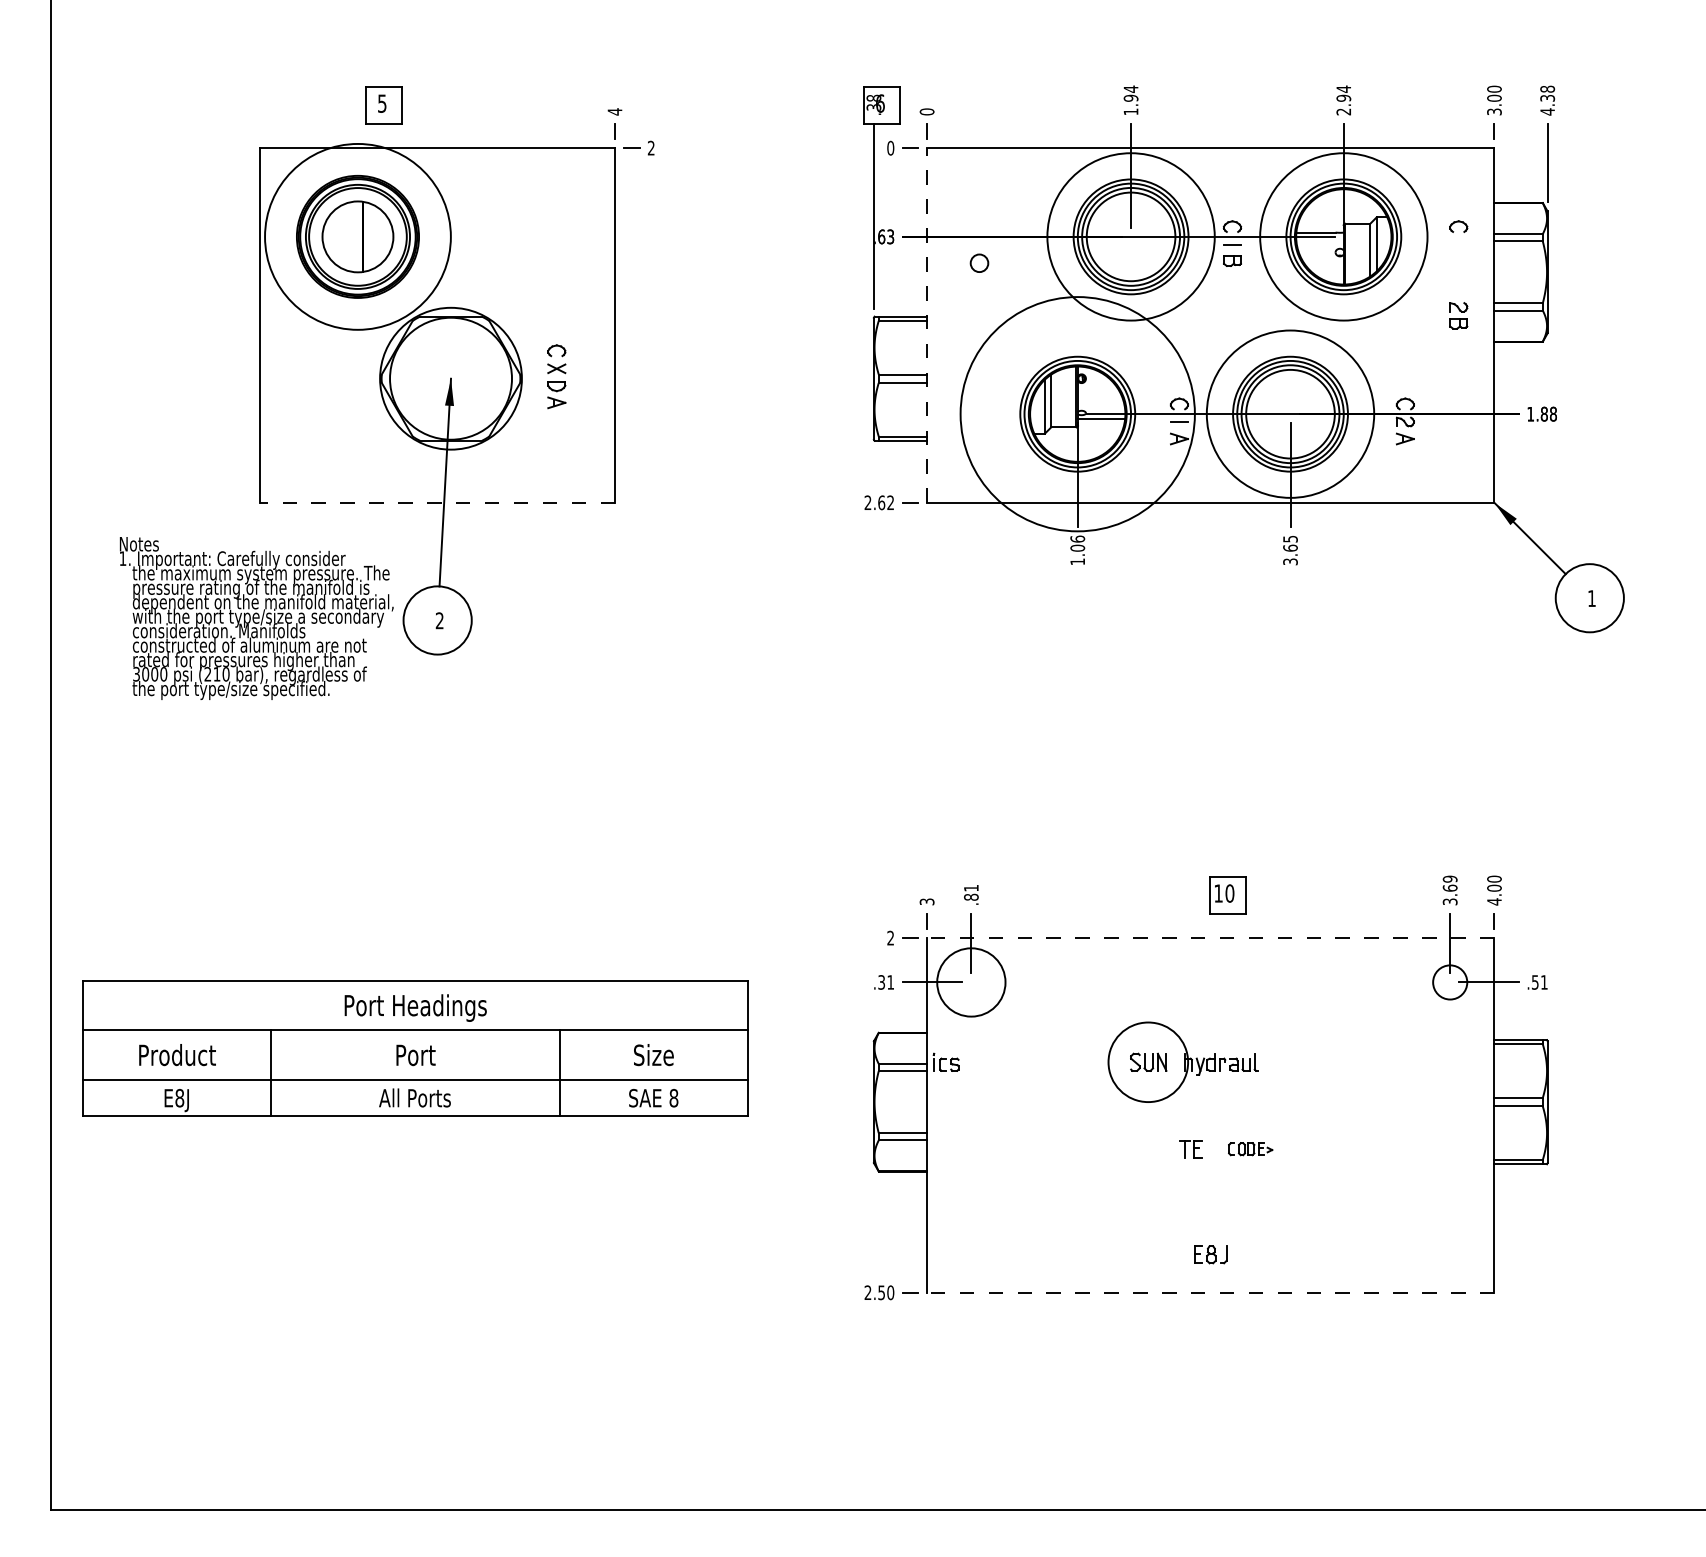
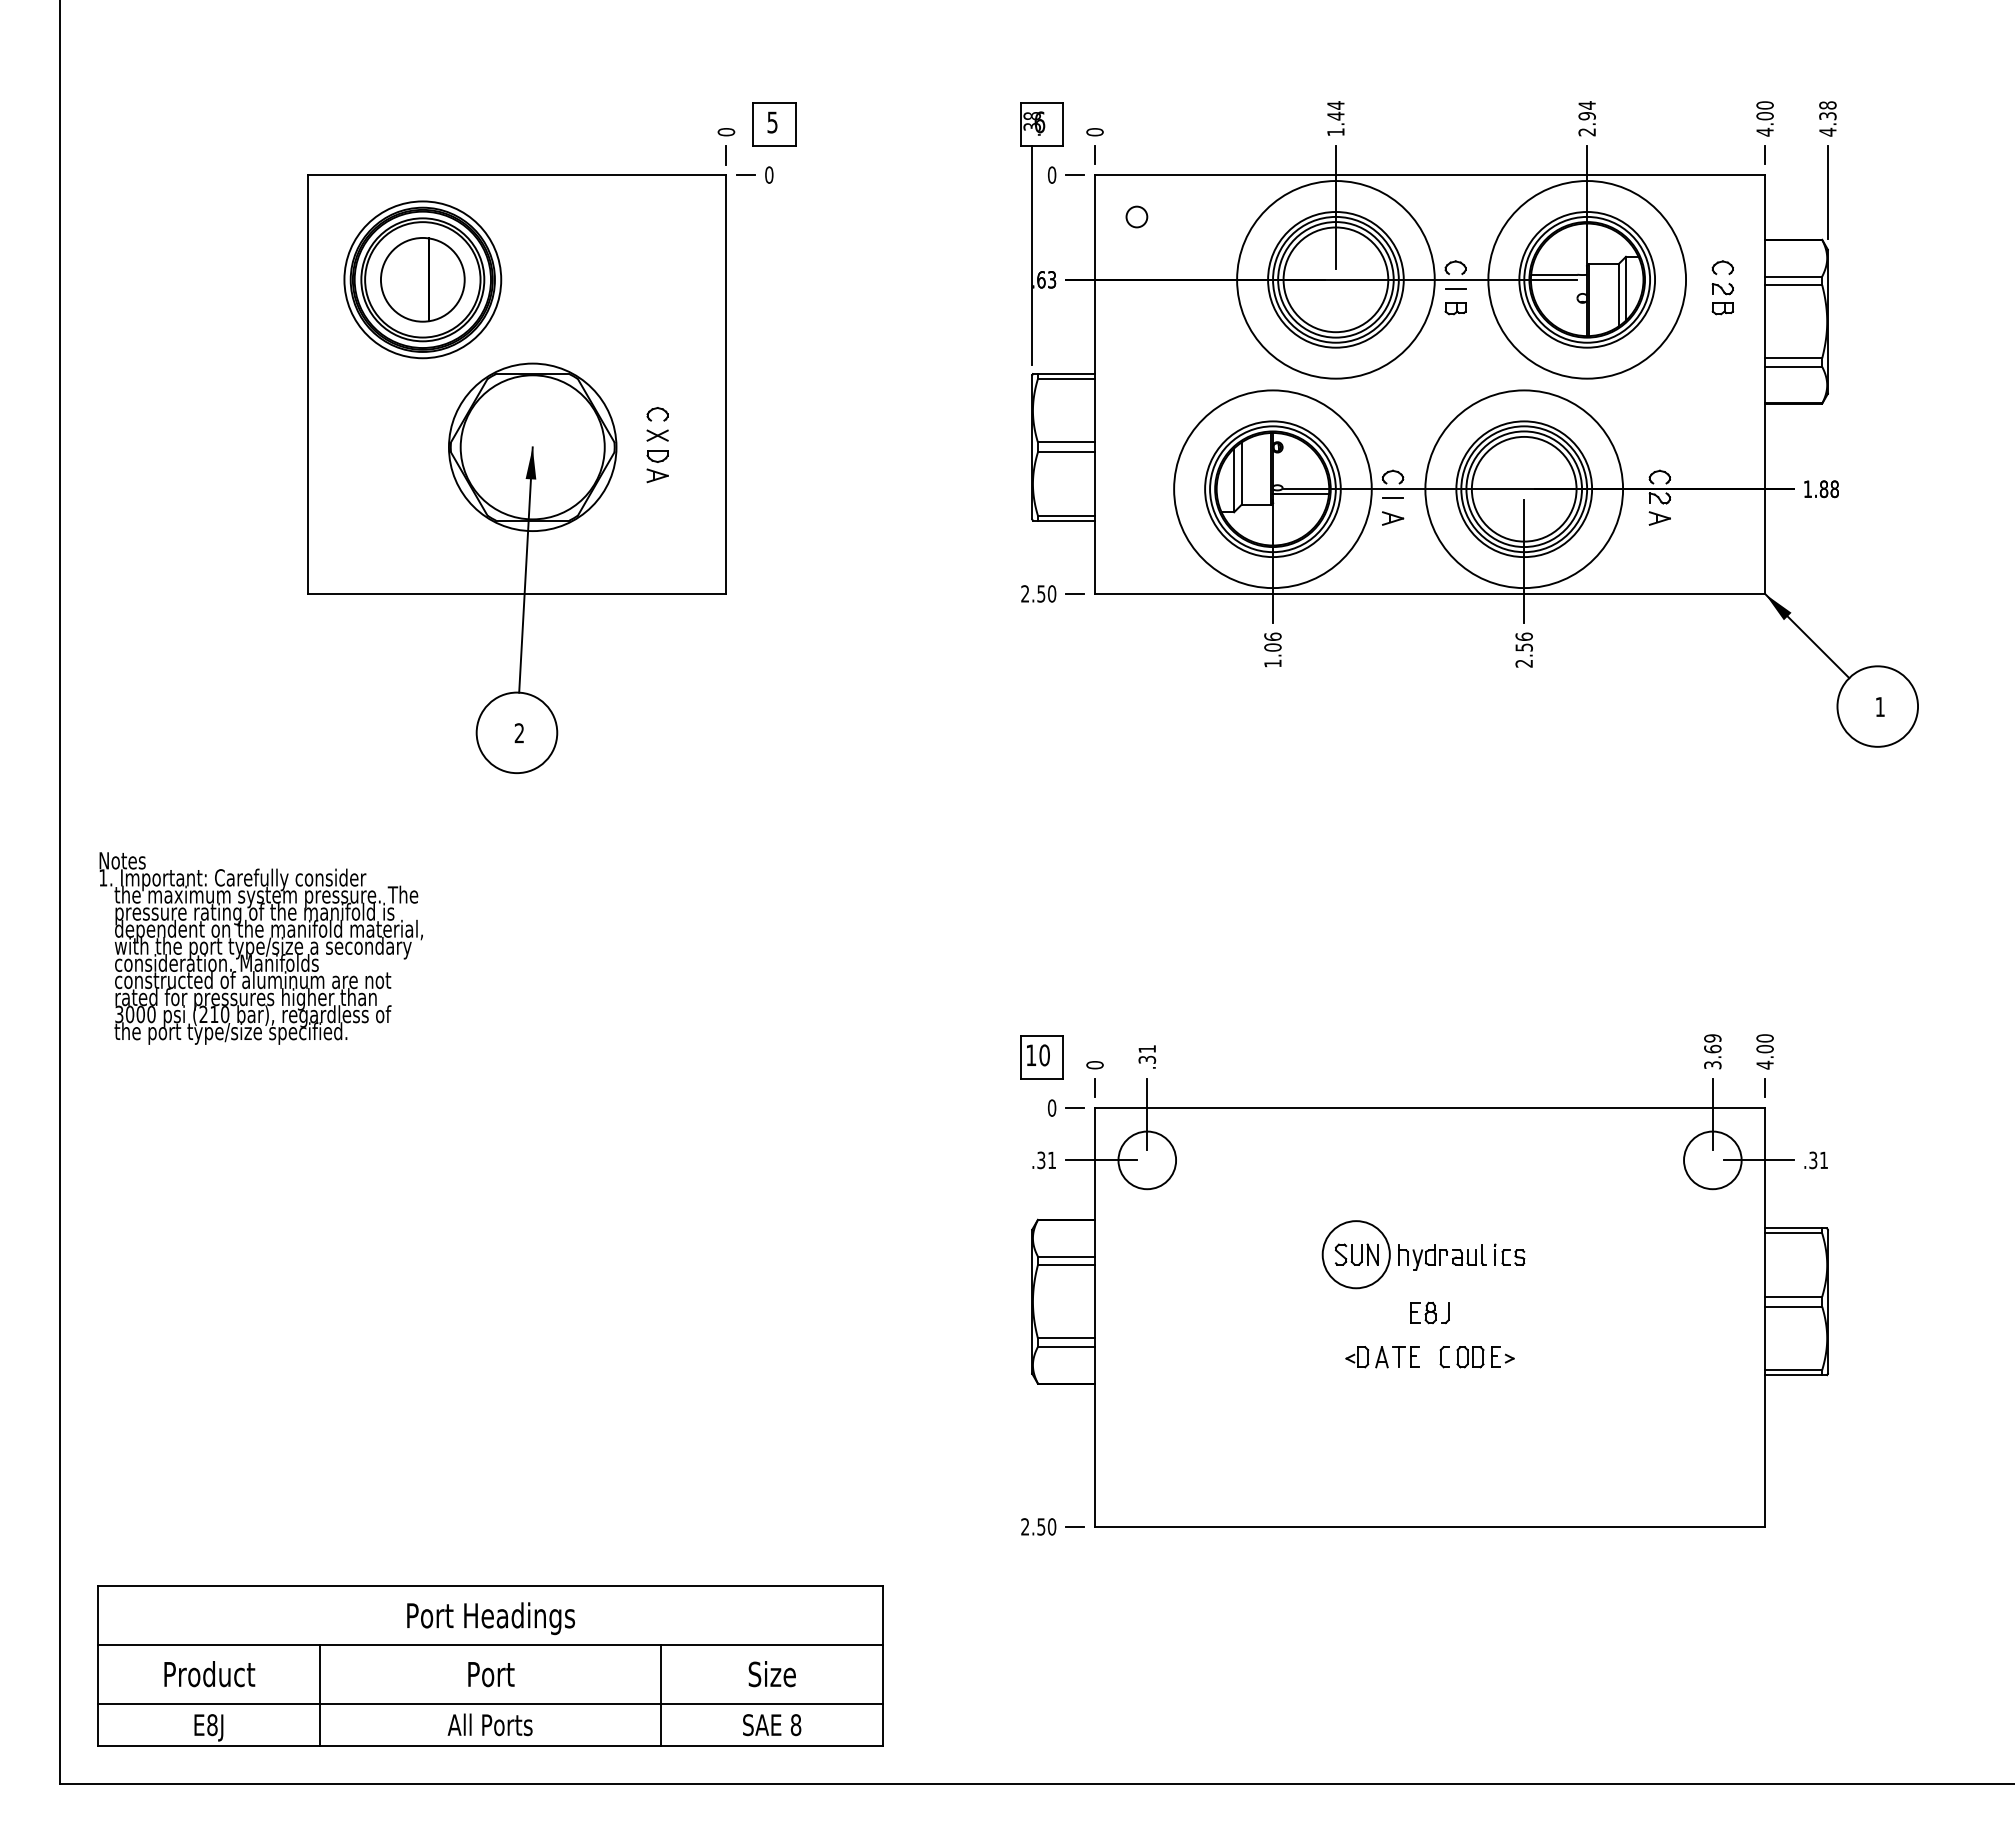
text: (1130, 97) -> (1335, 115), 1.94 -> 1.44
part: (383, 105) -> (774, 124), moved
text: (615, 111) -> (726, 131), 4 -> 0
text: (1493, 111) -> (1764, 131), 3.00 -> 4.00
text: (651, 147) -> (769, 174), 2 -> 0
circle: (357, 236) -> (422, 279), size x0.71
circle: (979, 262) -> (1136, 216), moved
part: (1458, 316) -> (1722, 299), moved
line: (927, 325) -> (1095, 384), dashed -> solid
circle: (1077, 414) -> (1272, 489), size x0.71
line: (437, 502) -> (516, 593), dashed -> solid
text: (886, 502) -> (1046, 593), 2.62 -> 2.50
text: (1289, 549) -> (1523, 649), 3.65 -> 2.56
text: (256, 618) -> (260, 948), moved
part: (1227, 895) -> (1041, 1057), moved
text: (971, 897) -> (1147, 1059), .81 -> .31
text: (926, 902) -> (1094, 1065), 3 -> 0
text: (891, 937) -> (1052, 1107), 2 -> 0
line: (1210, 938) -> (1429, 1108), dashed -> solid
text: (1535, 981) -> (1813, 1159), .51 -> .31
circle: (971, 982) -> (1147, 1160), size x0.71
circle: (1449, 982) -> (1712, 1160), size x1.43
part: (415, 1047) -> (490, 1665), moved
part: (946, 1062) -> (1509, 1254), moved
circle: (1147, 1062) -> (1355, 1254), size x0.71
part: (1156, 1149) -> (1366, 1357), added
part: (1250, 1149) -> (1476, 1357), size x1.43
part: (1210, 1254) -> (1429, 1312), moved
line: (1210, 1292) -> (1429, 1526), dashed -> solid

